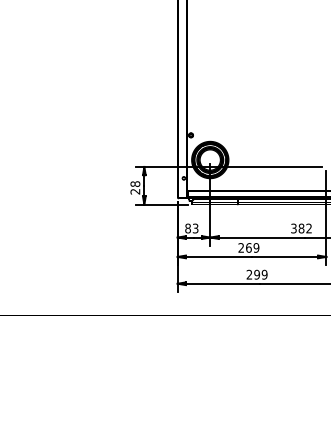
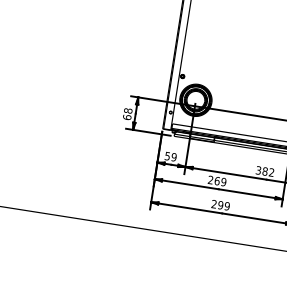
text: (135, 191) -> (127, 117), 28 -> 68
text: (191, 228) -> (170, 156), 83 -> 59

